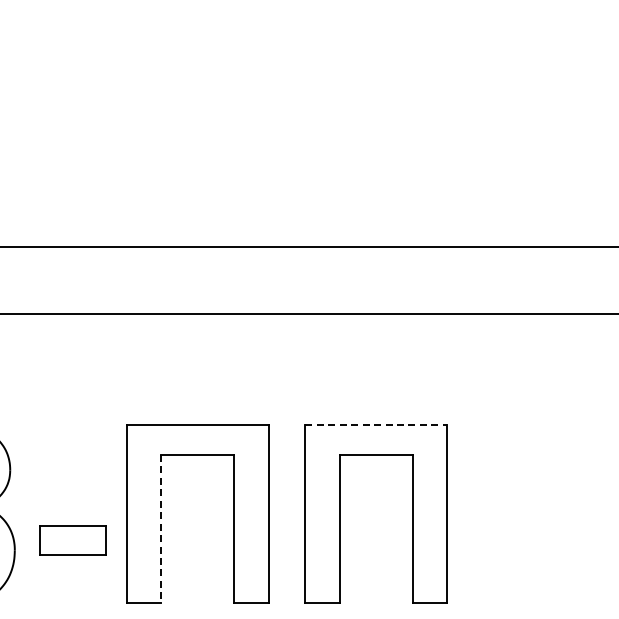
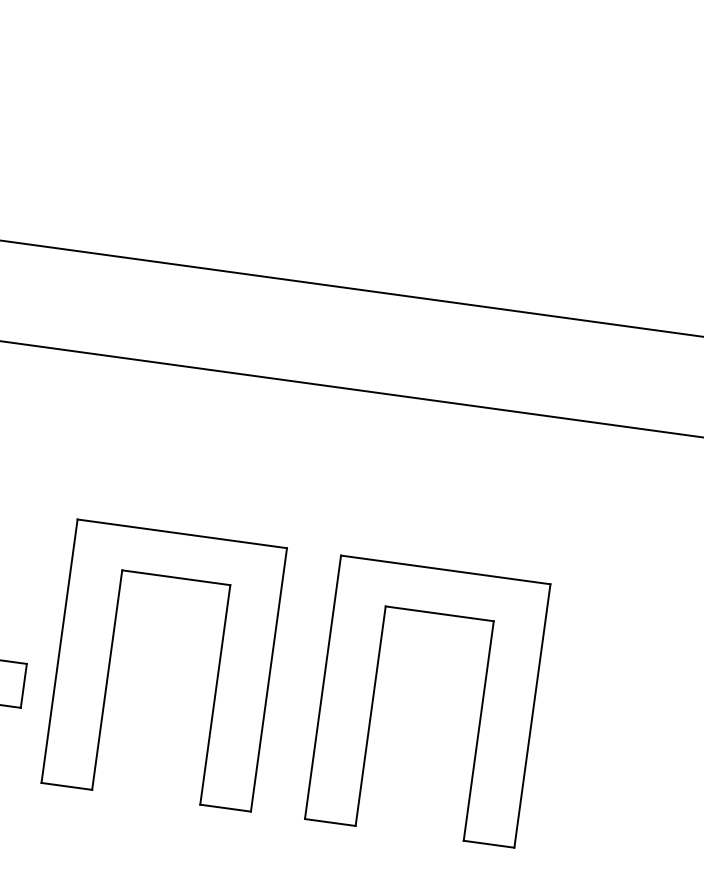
line: (376, 425) -> (446, 570), dashed -> solid
line: (161, 529) -> (107, 680), dashed -> solid

